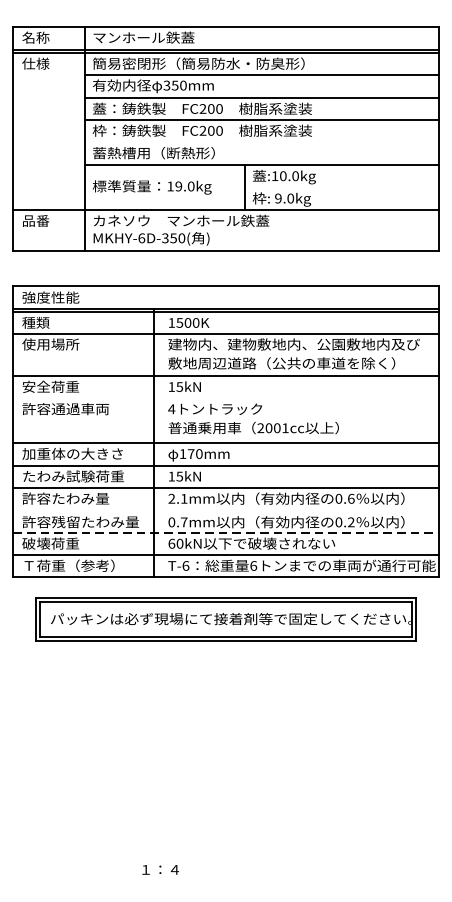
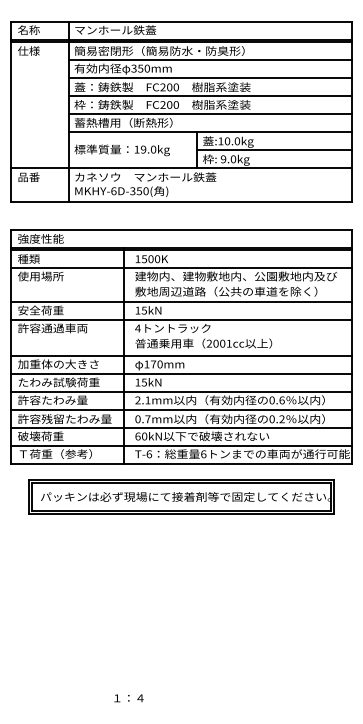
line: (262, 142) -> (210, 114), added
line: (341, 187) -> (274, 150), added
line: (226, 398) -> (181, 319), added
line: (226, 510) -> (181, 409), added
line: (226, 532) -> (181, 427), dashed -> solid

